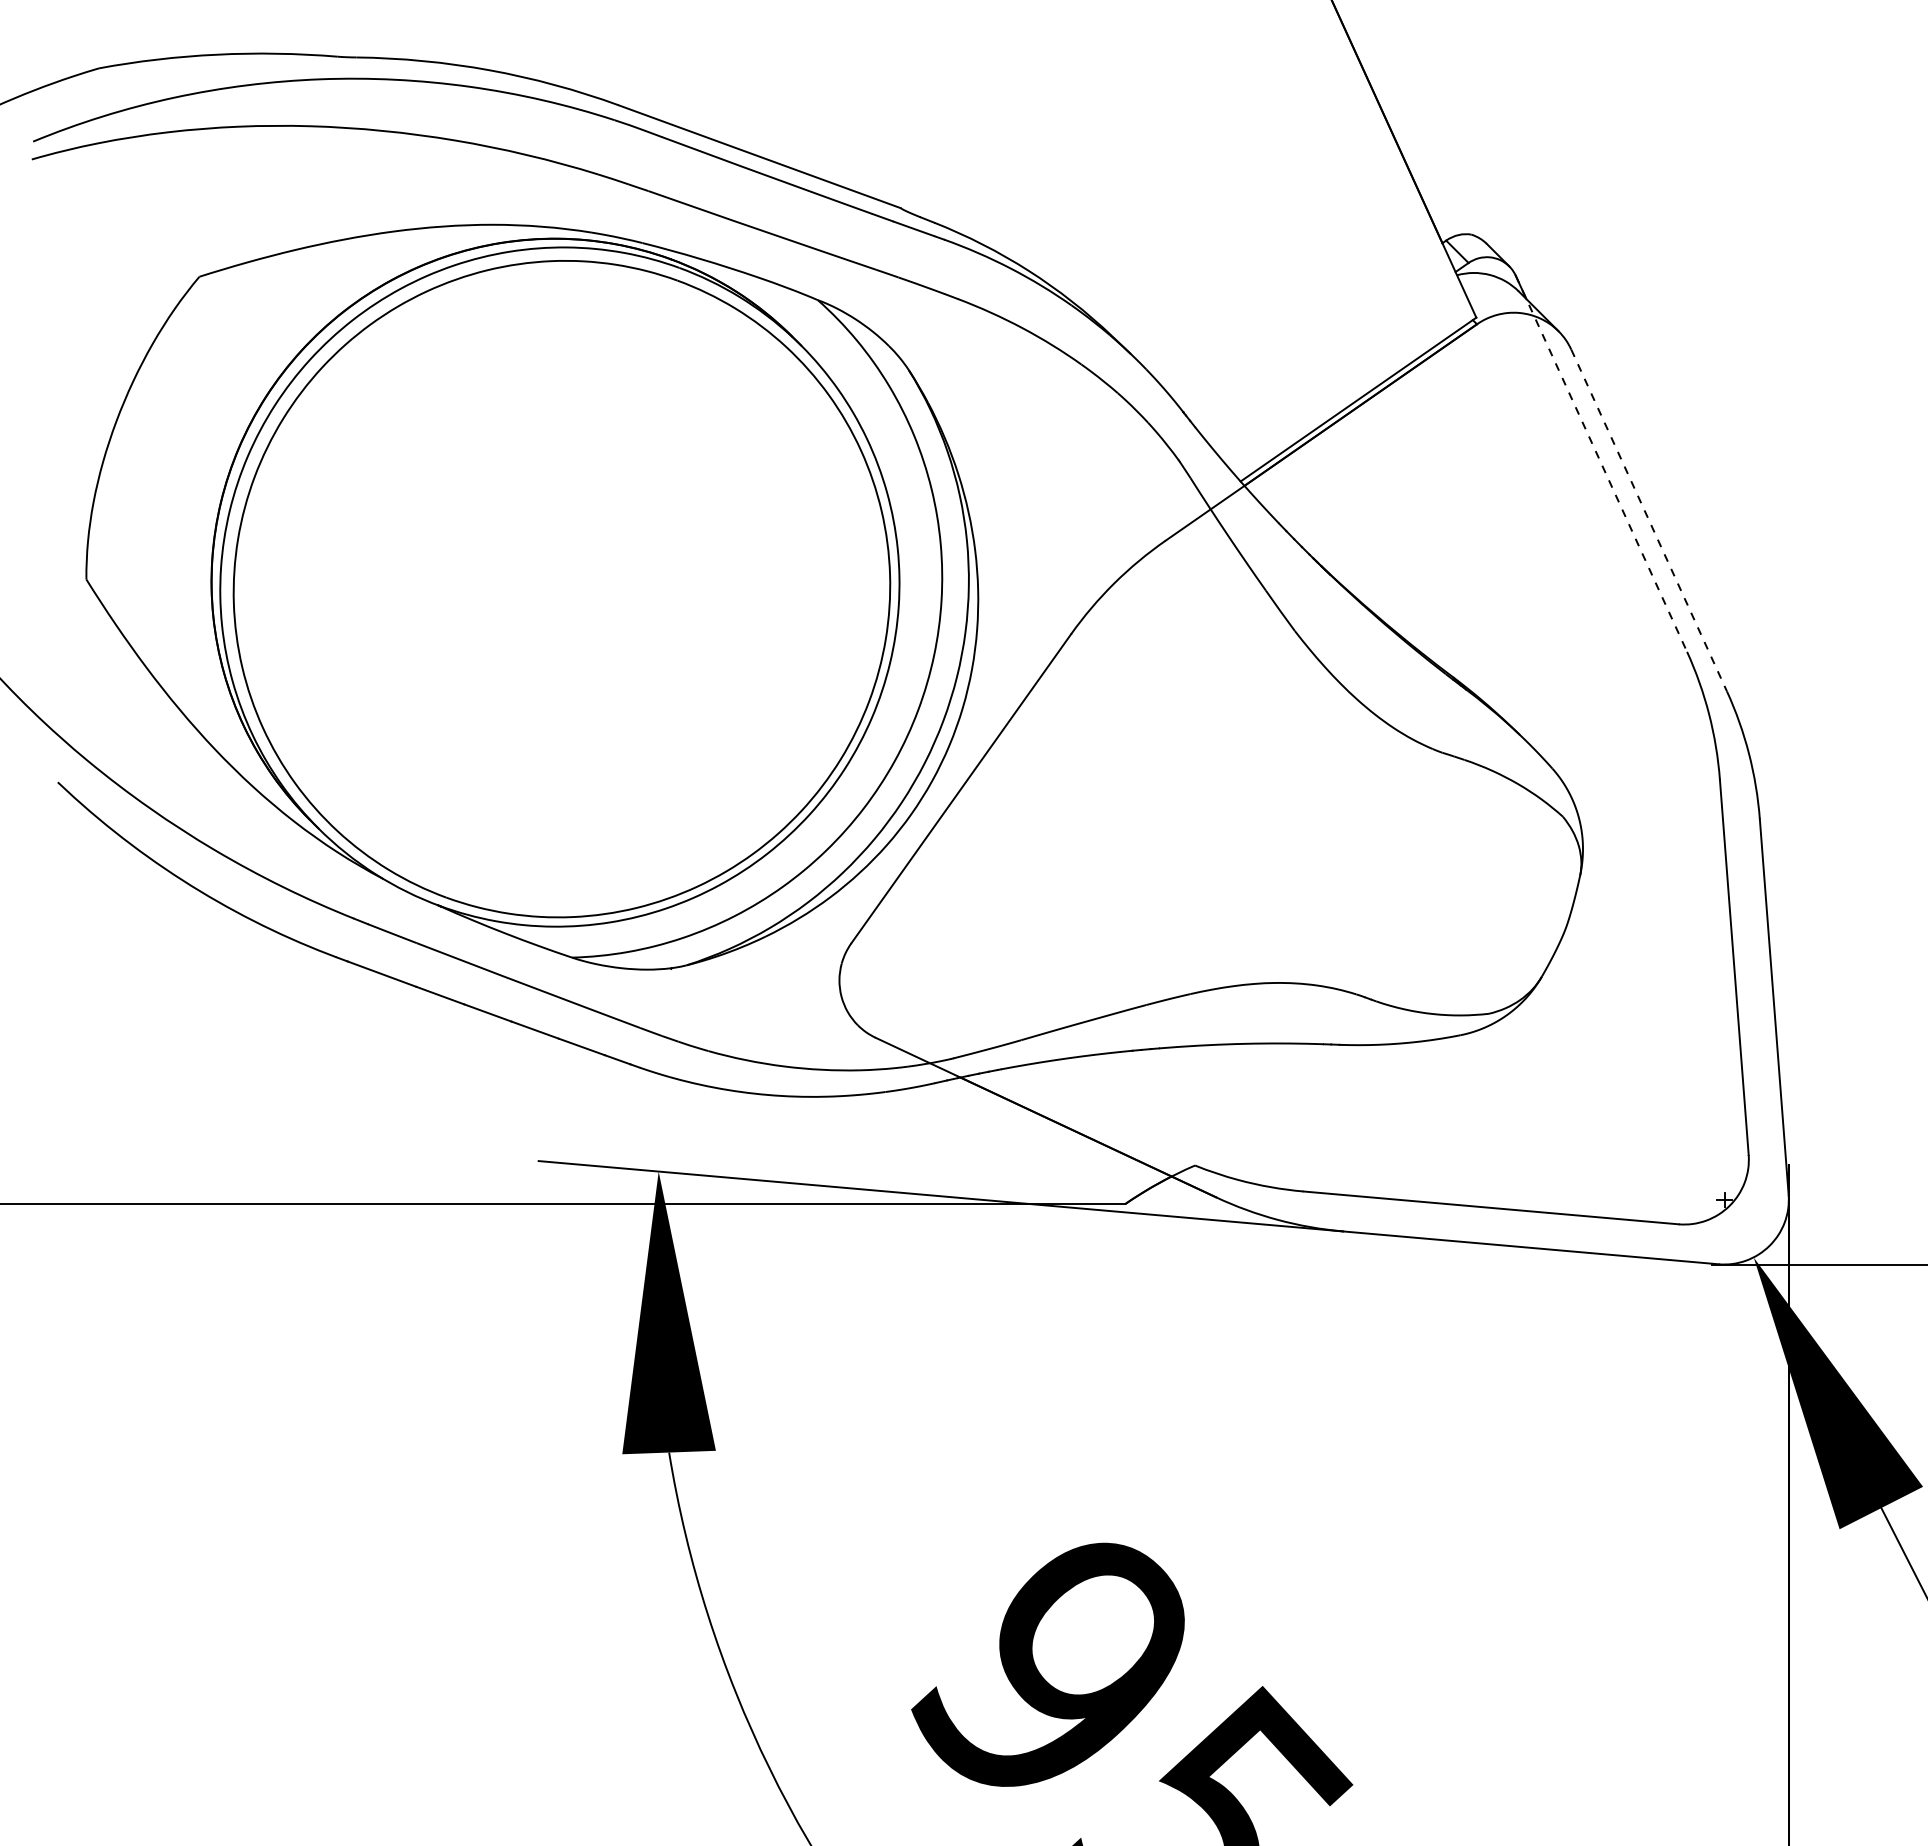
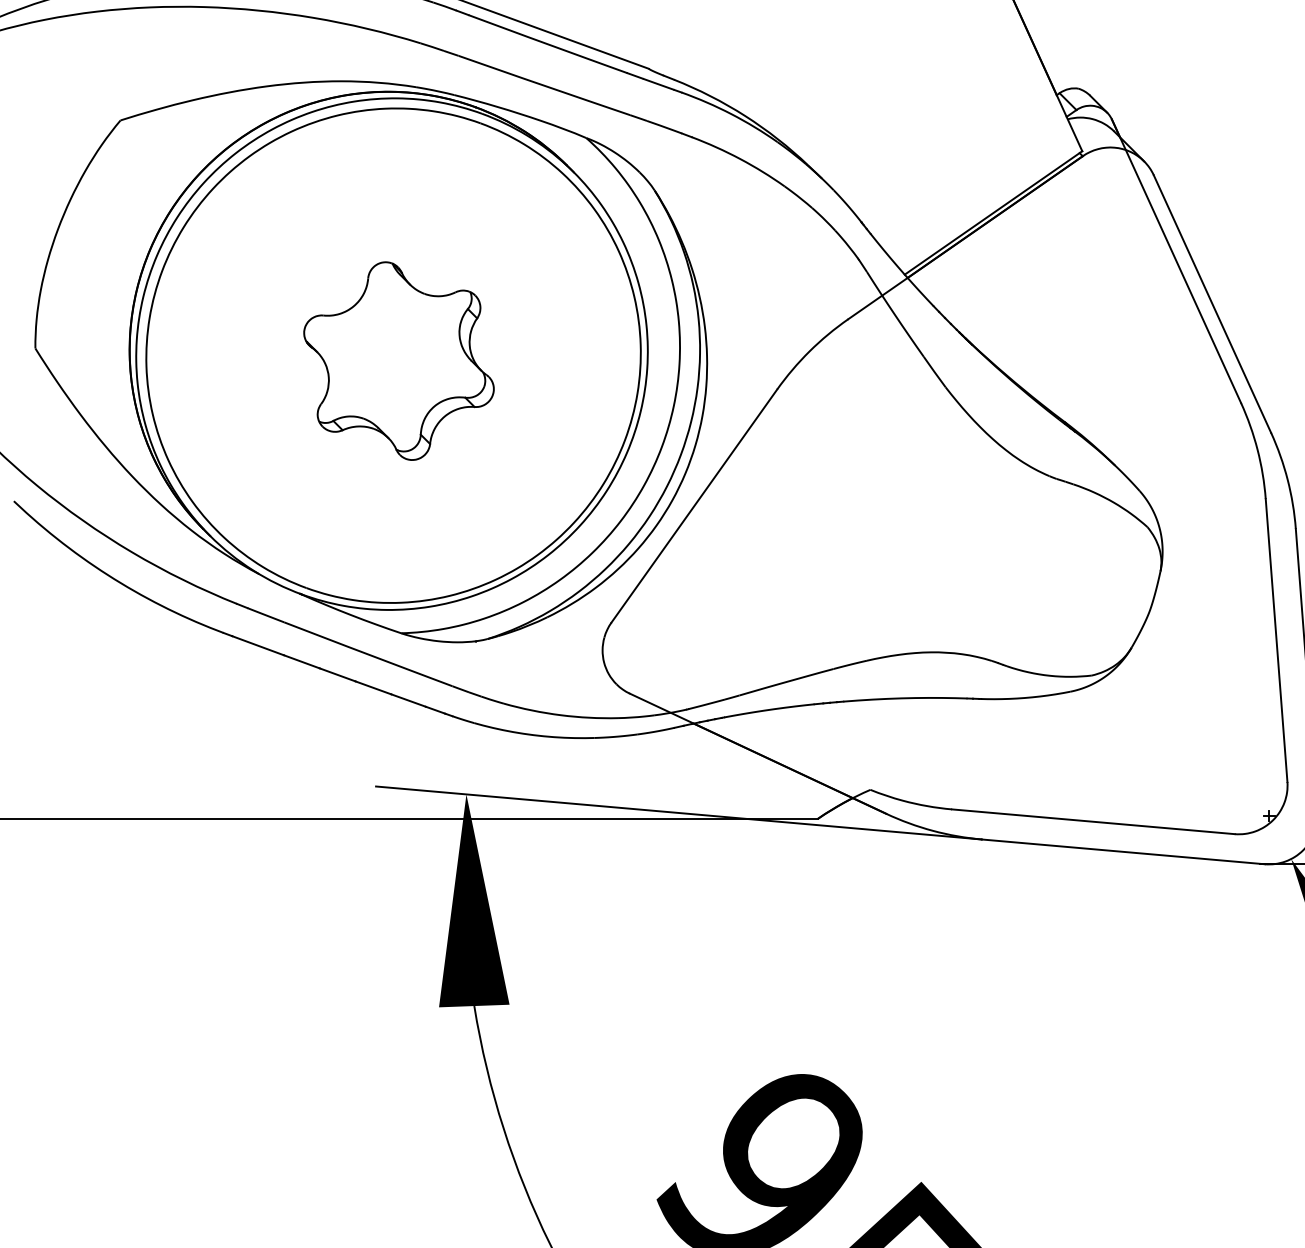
line: (1601, 463) -> (1176, 261), dashed -> solid
line: (1649, 520) -> (1212, 304), dashed -> solid
part: (568, 596) -> (398, 361), added

